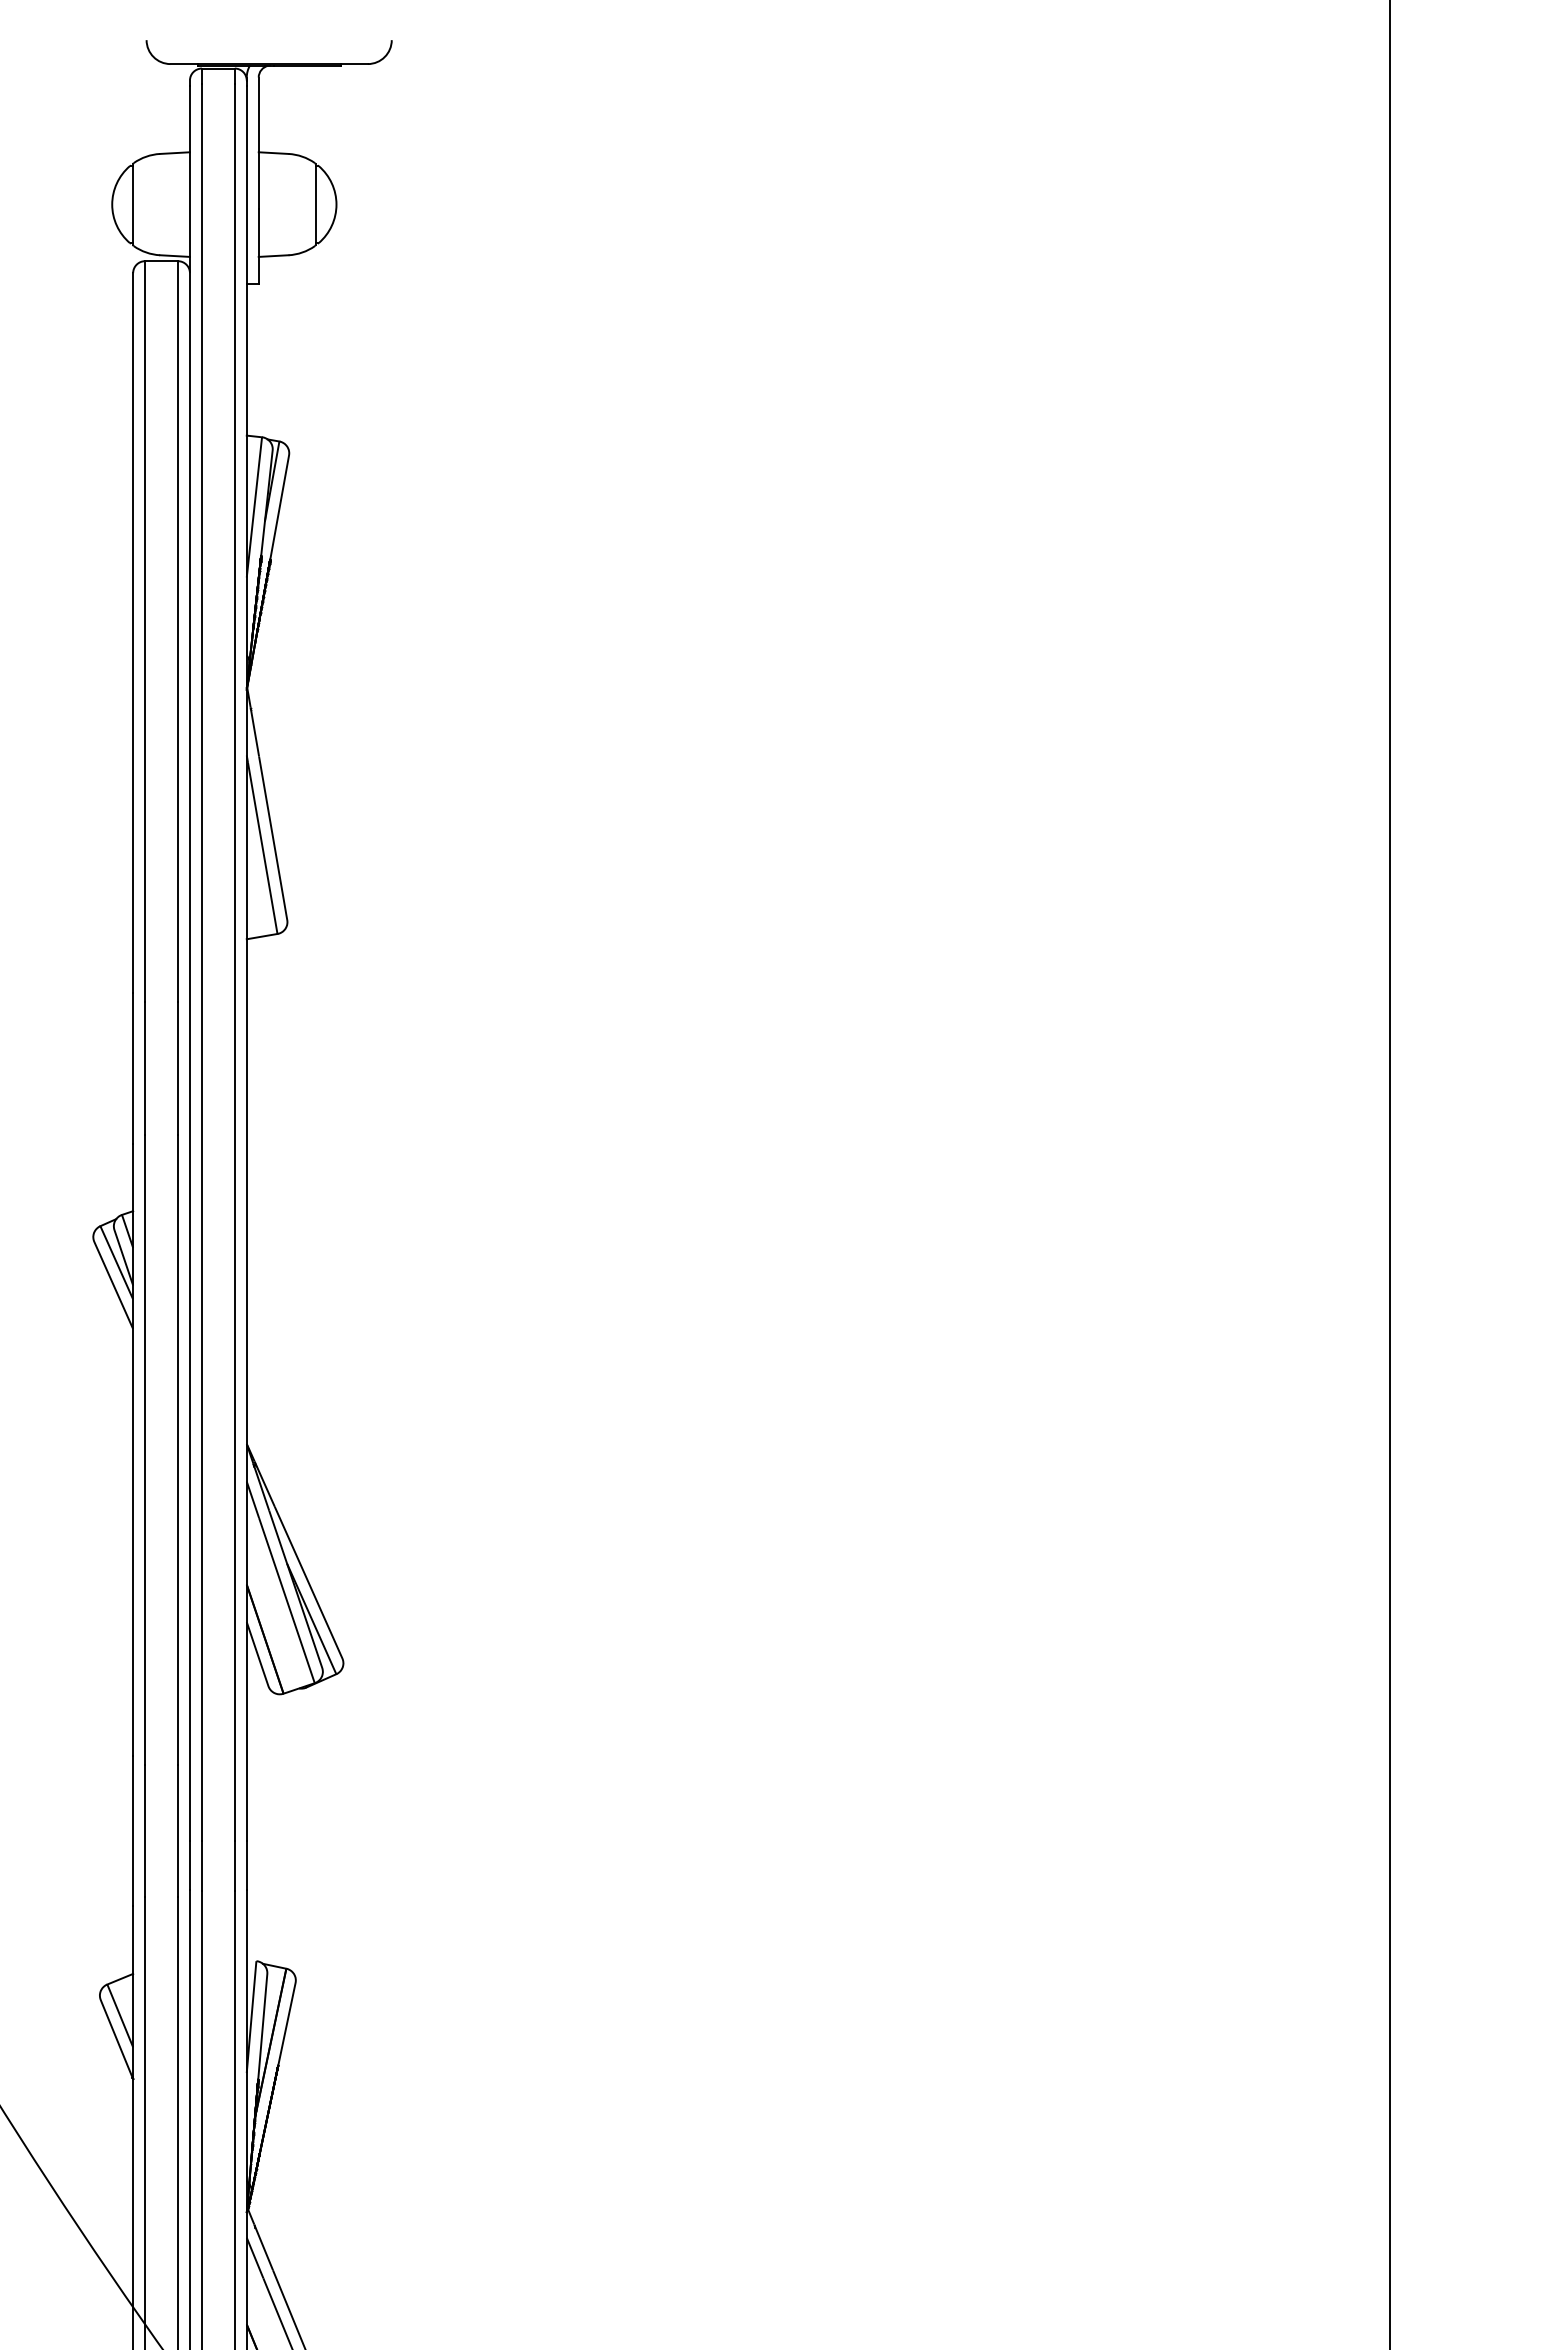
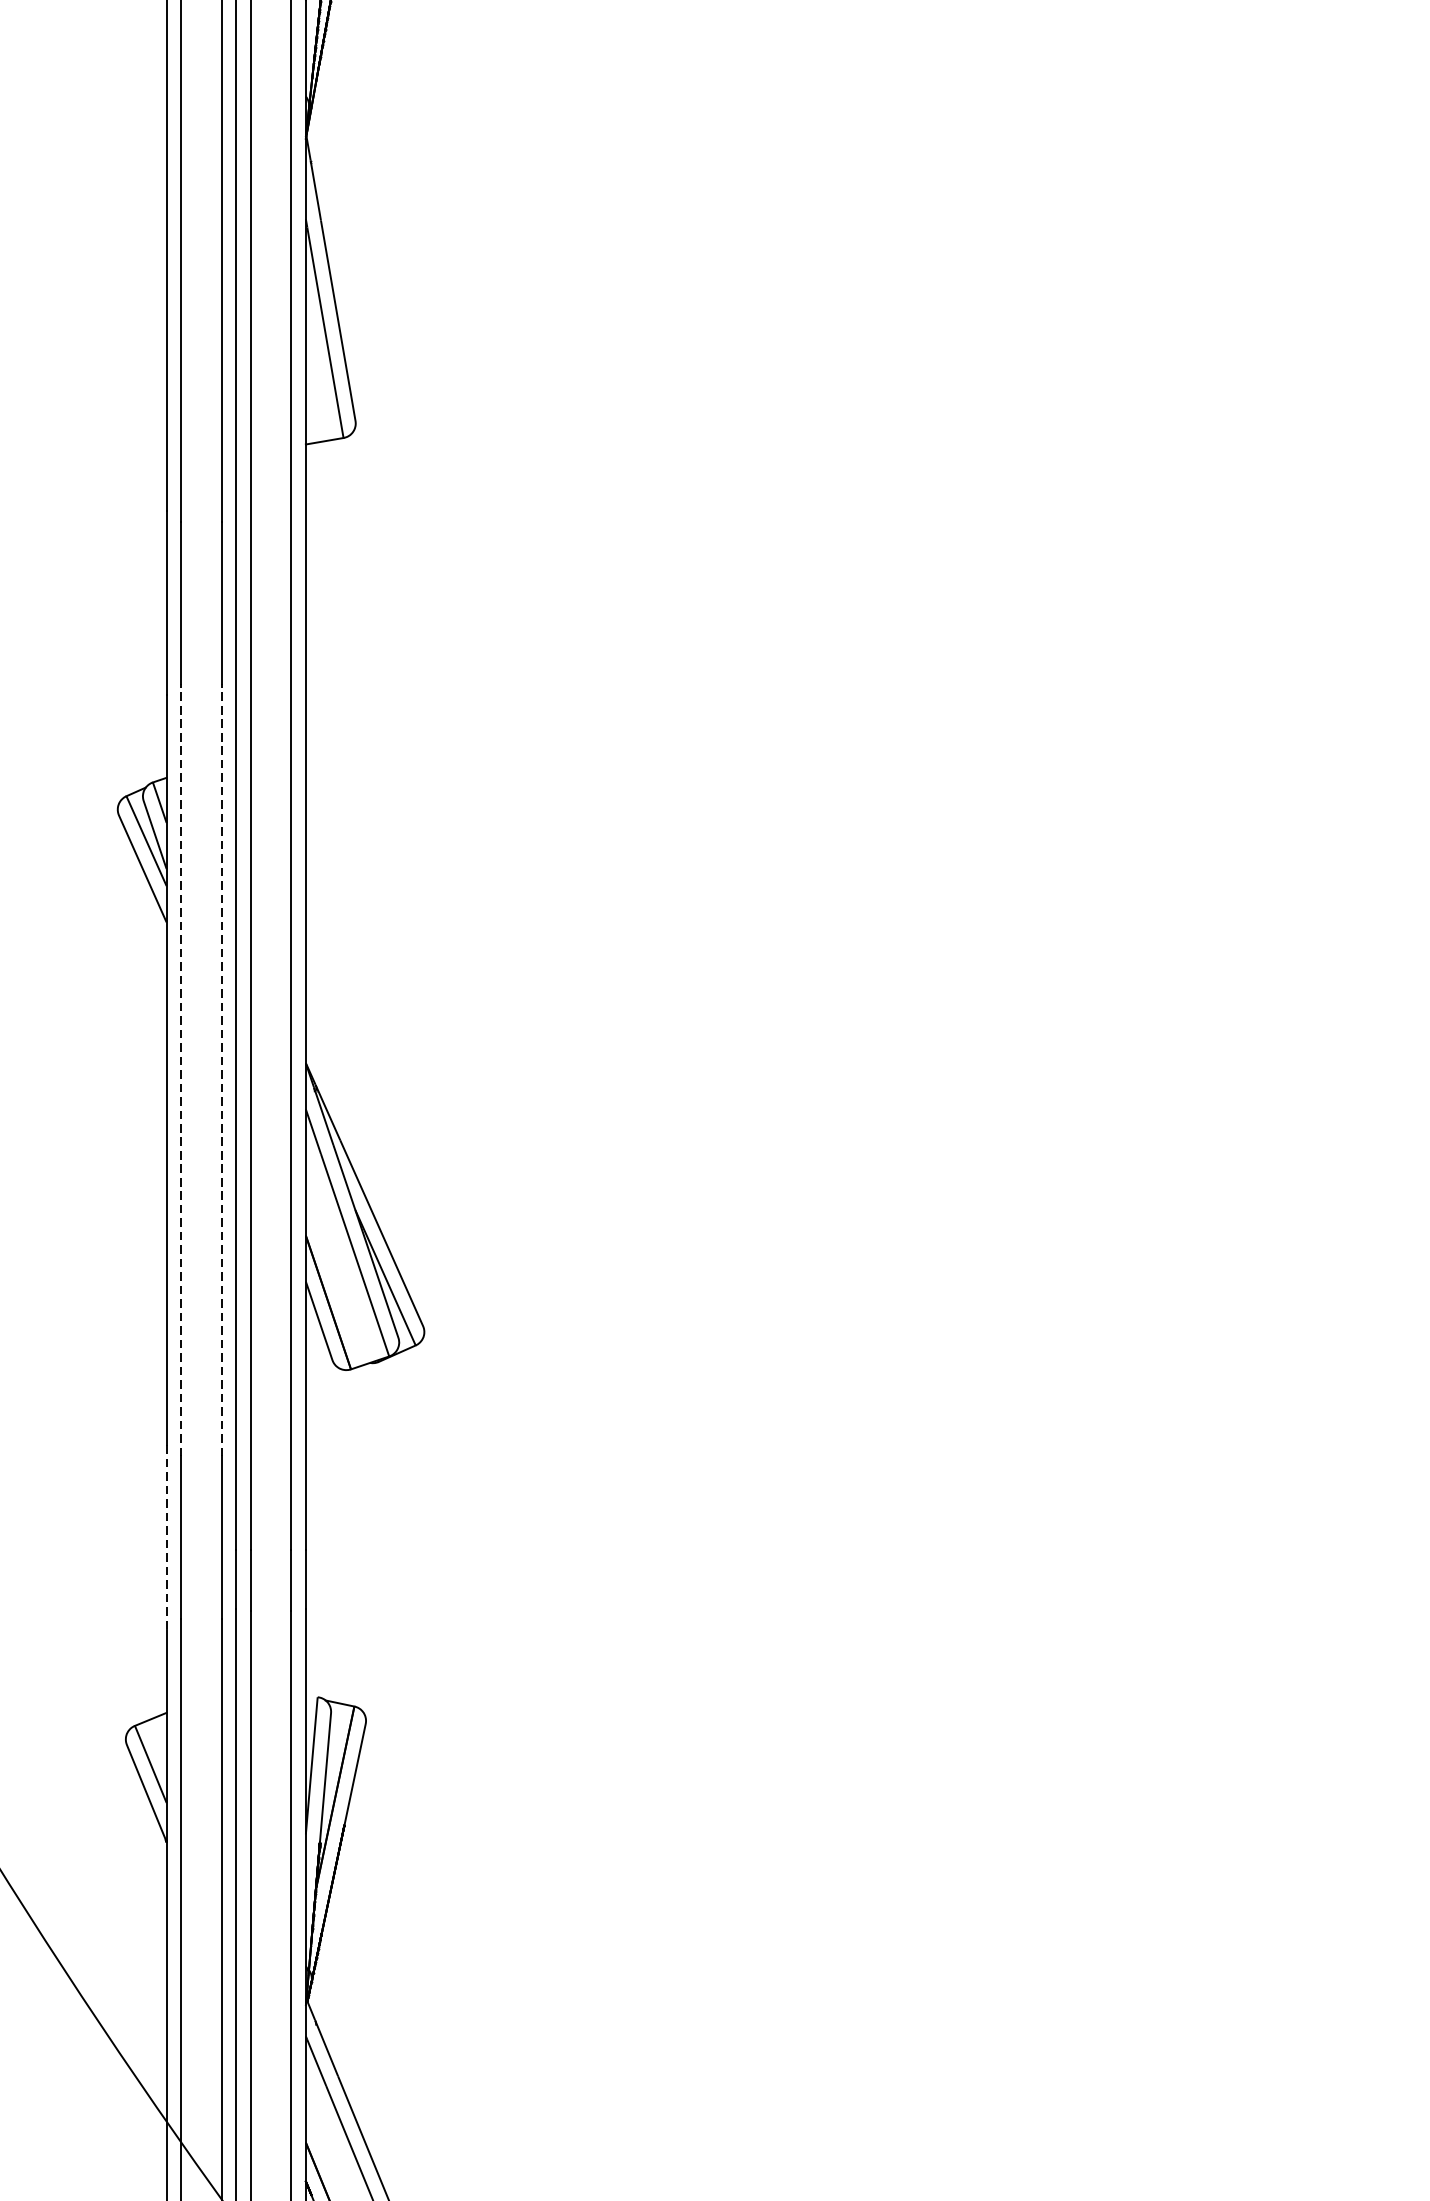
line: (145, 1449) -> (181, 1069), solid -> dashed
line: (178, 1449) -> (222, 1069), solid -> dashed
line: (133, 1831) -> (167, 1538), solid -> dashed

